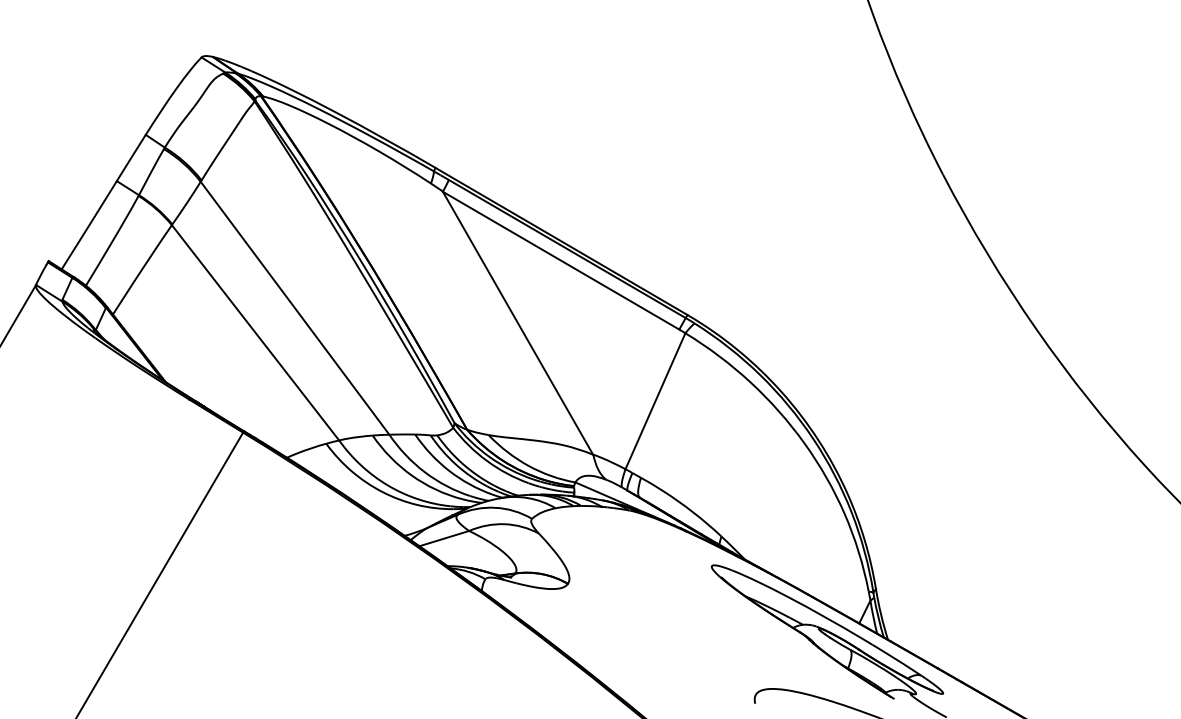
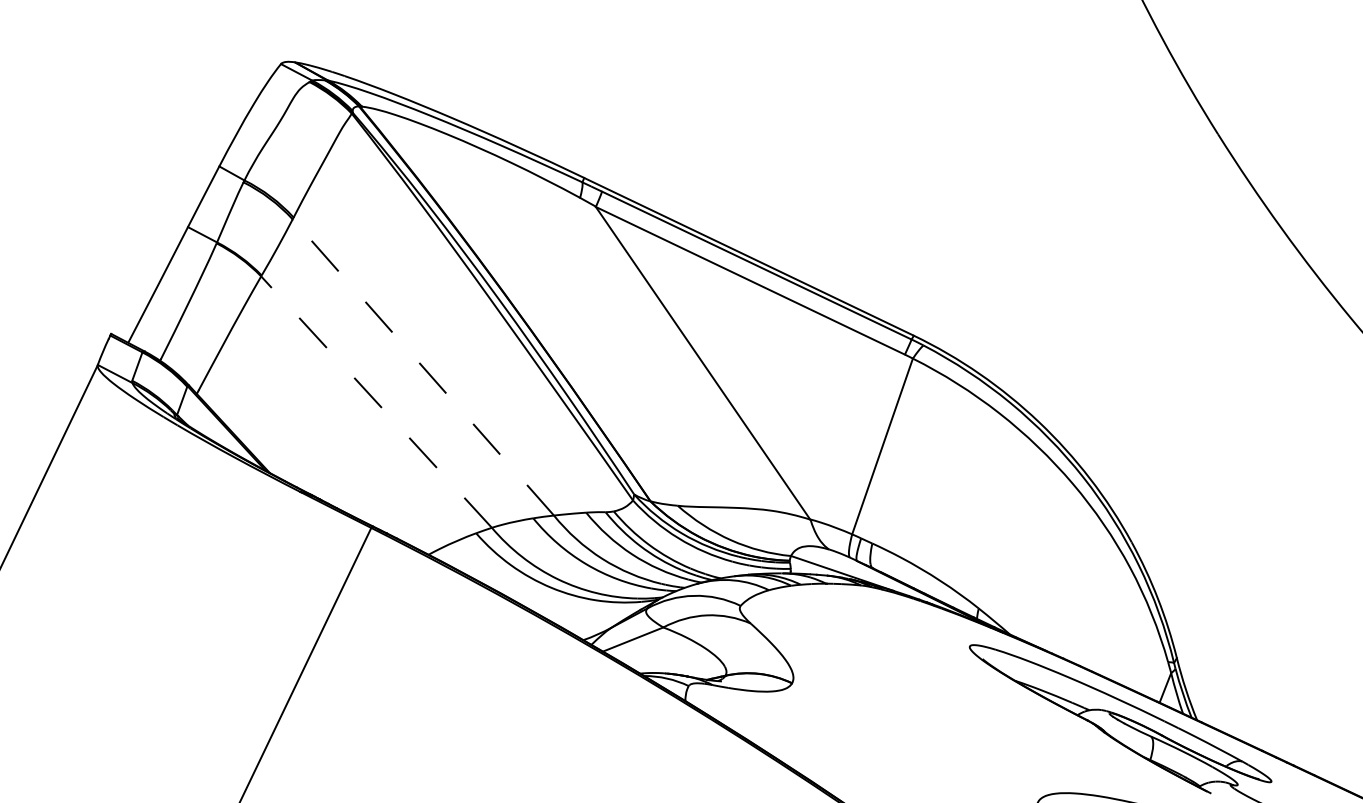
line: (295, 308) -> (423, 367), solid -> dashed
line: (255, 332) -> (376, 401), solid -> dashed

